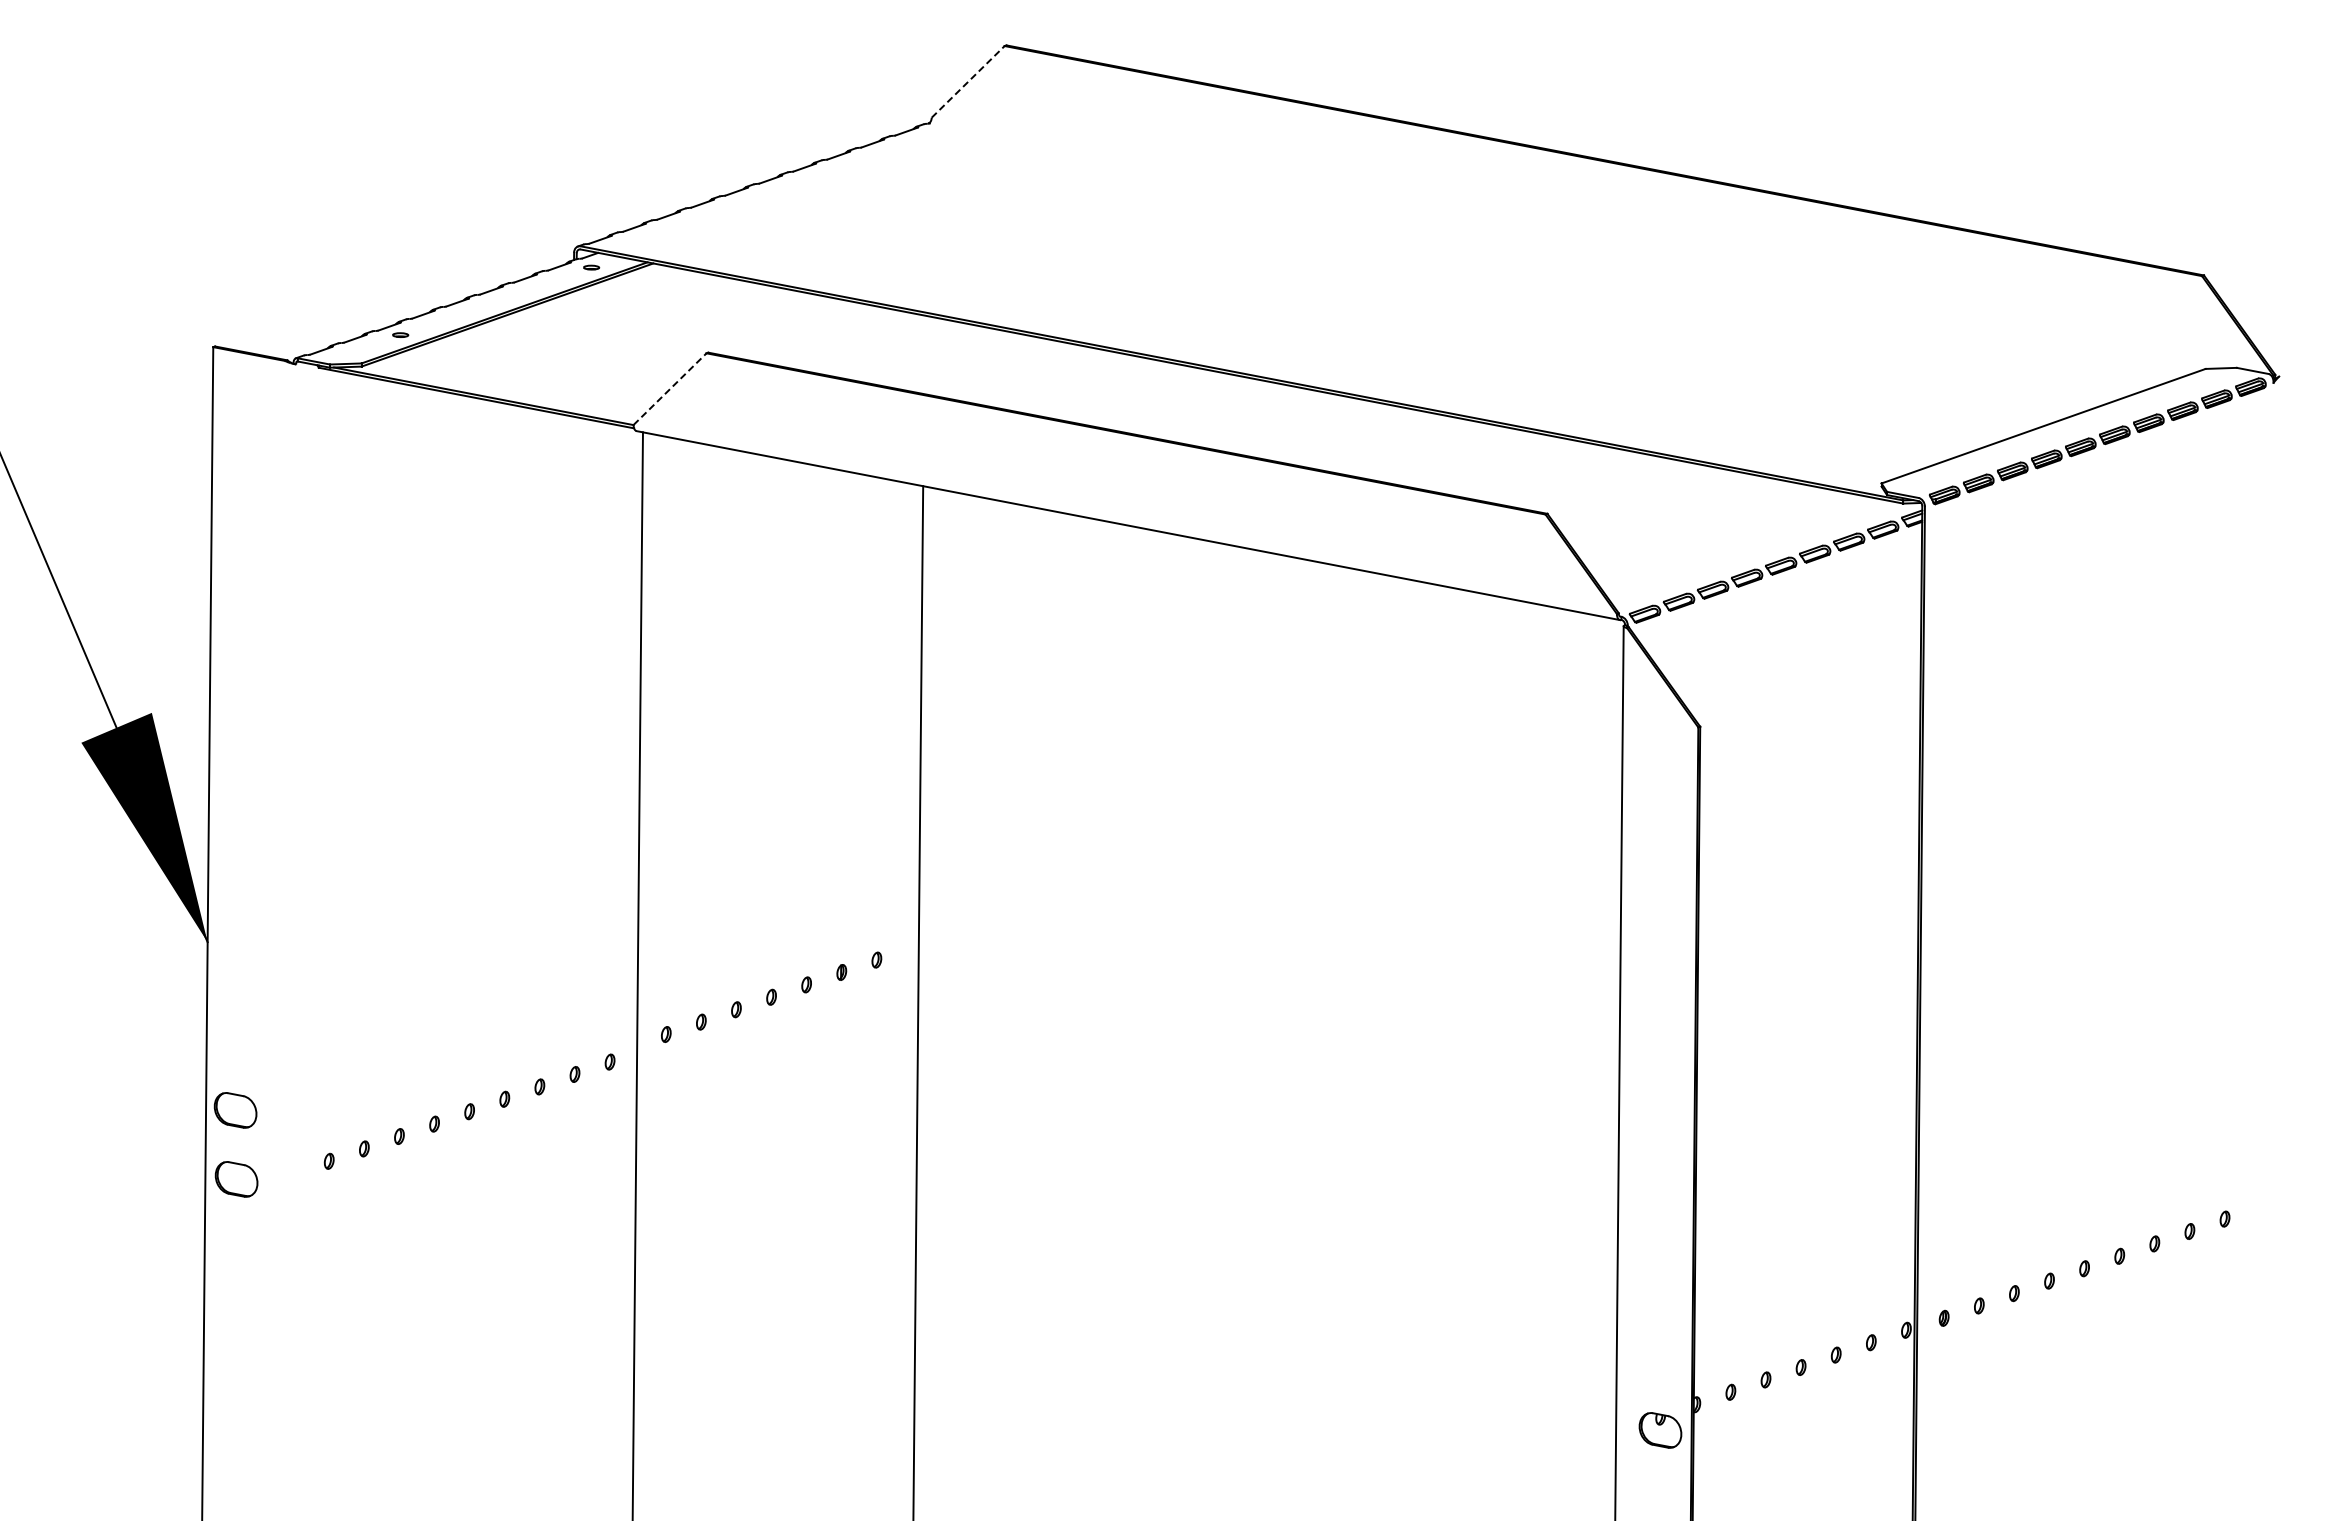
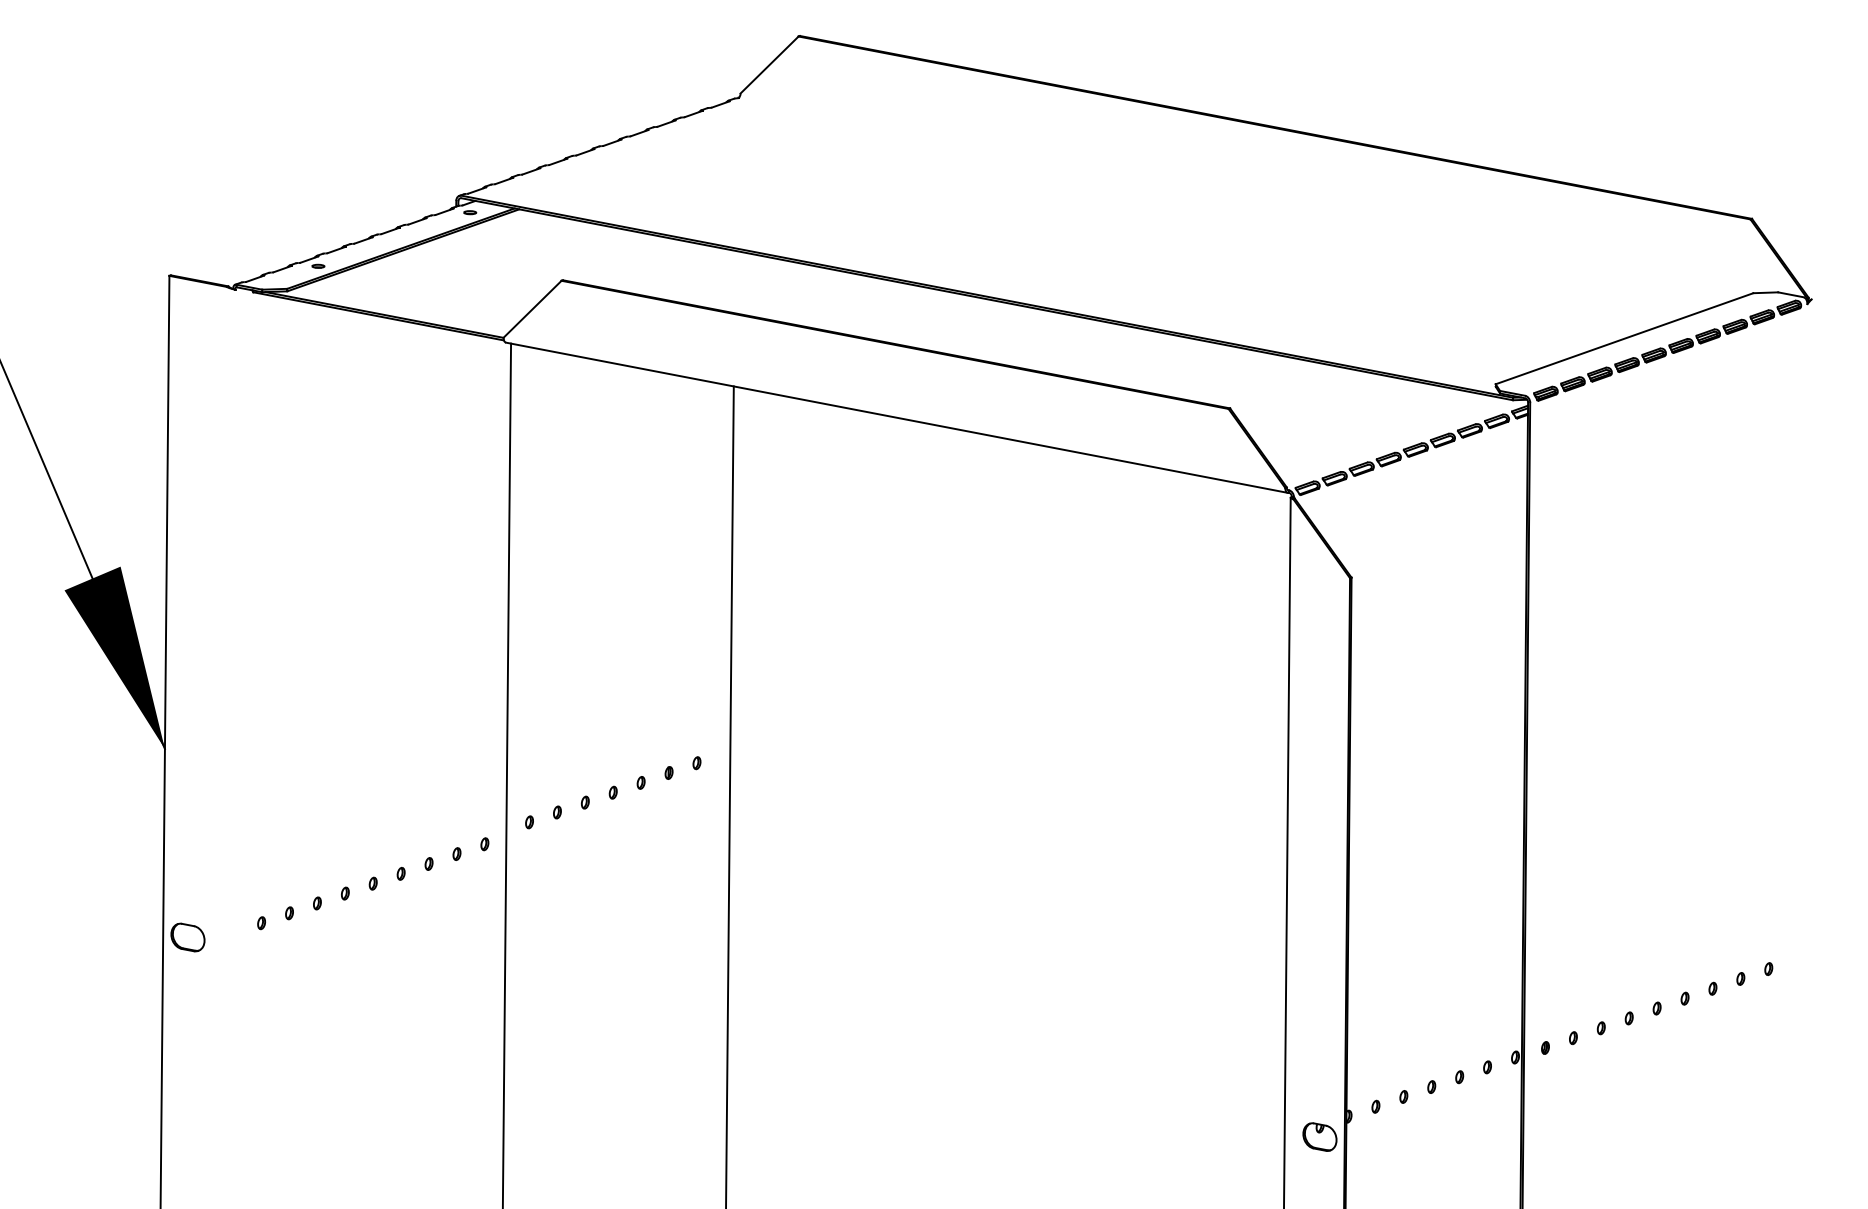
line: (968, 81) -> (769, 64), dashed -> solid
line: (670, 388) -> (532, 308), dashed -> solid
part: (235, 1110) -> (187, 882), removed

